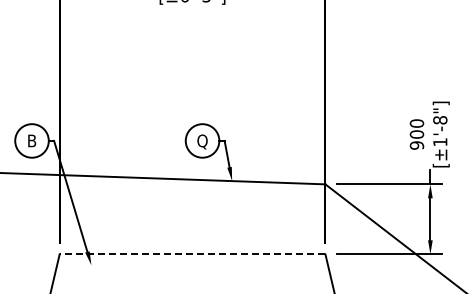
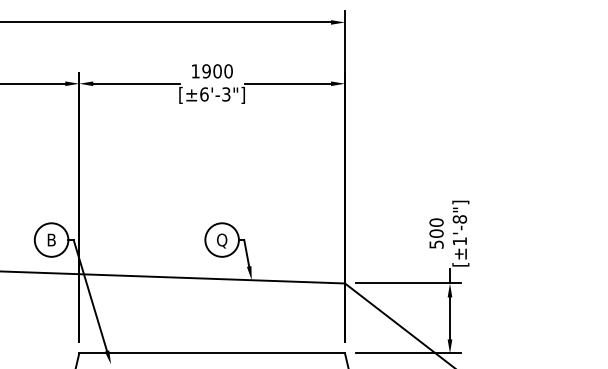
text: (416, 145) -> (436, 244), 900 -> 500
line: (192, 254) -> (212, 353), dashed -> solid

